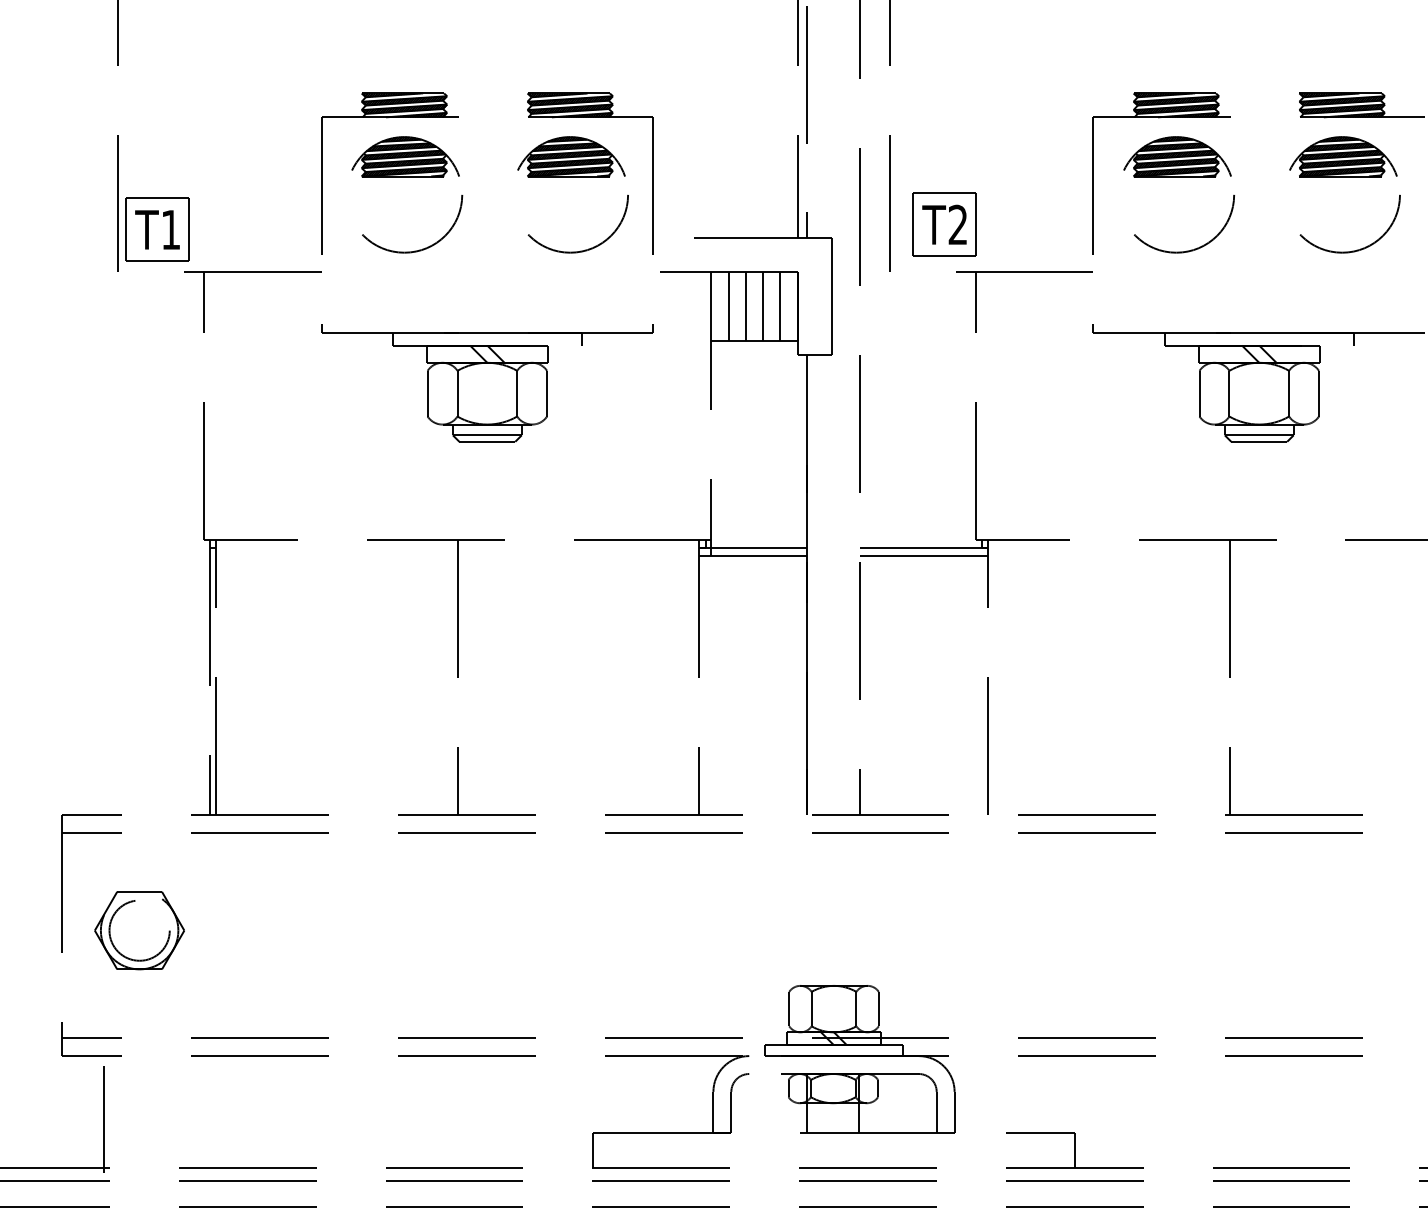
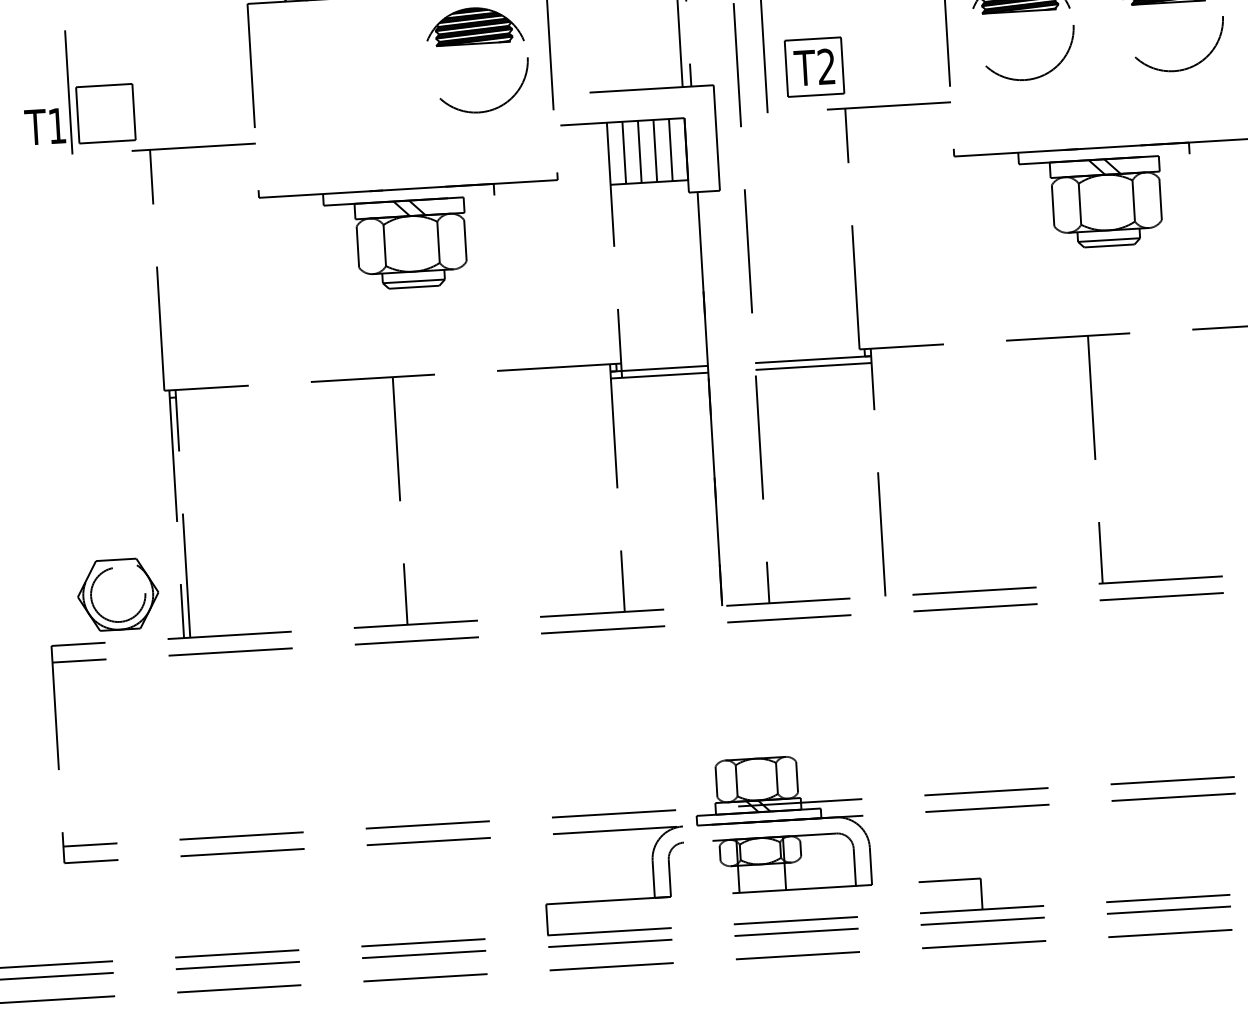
part: (407, 177) -> (328, 53), removed
text: (157, 229) -> (45, 126), moved
part: (139, 930) -> (118, 594), moved
line: (104, 1119) -> (105, 918), removed

